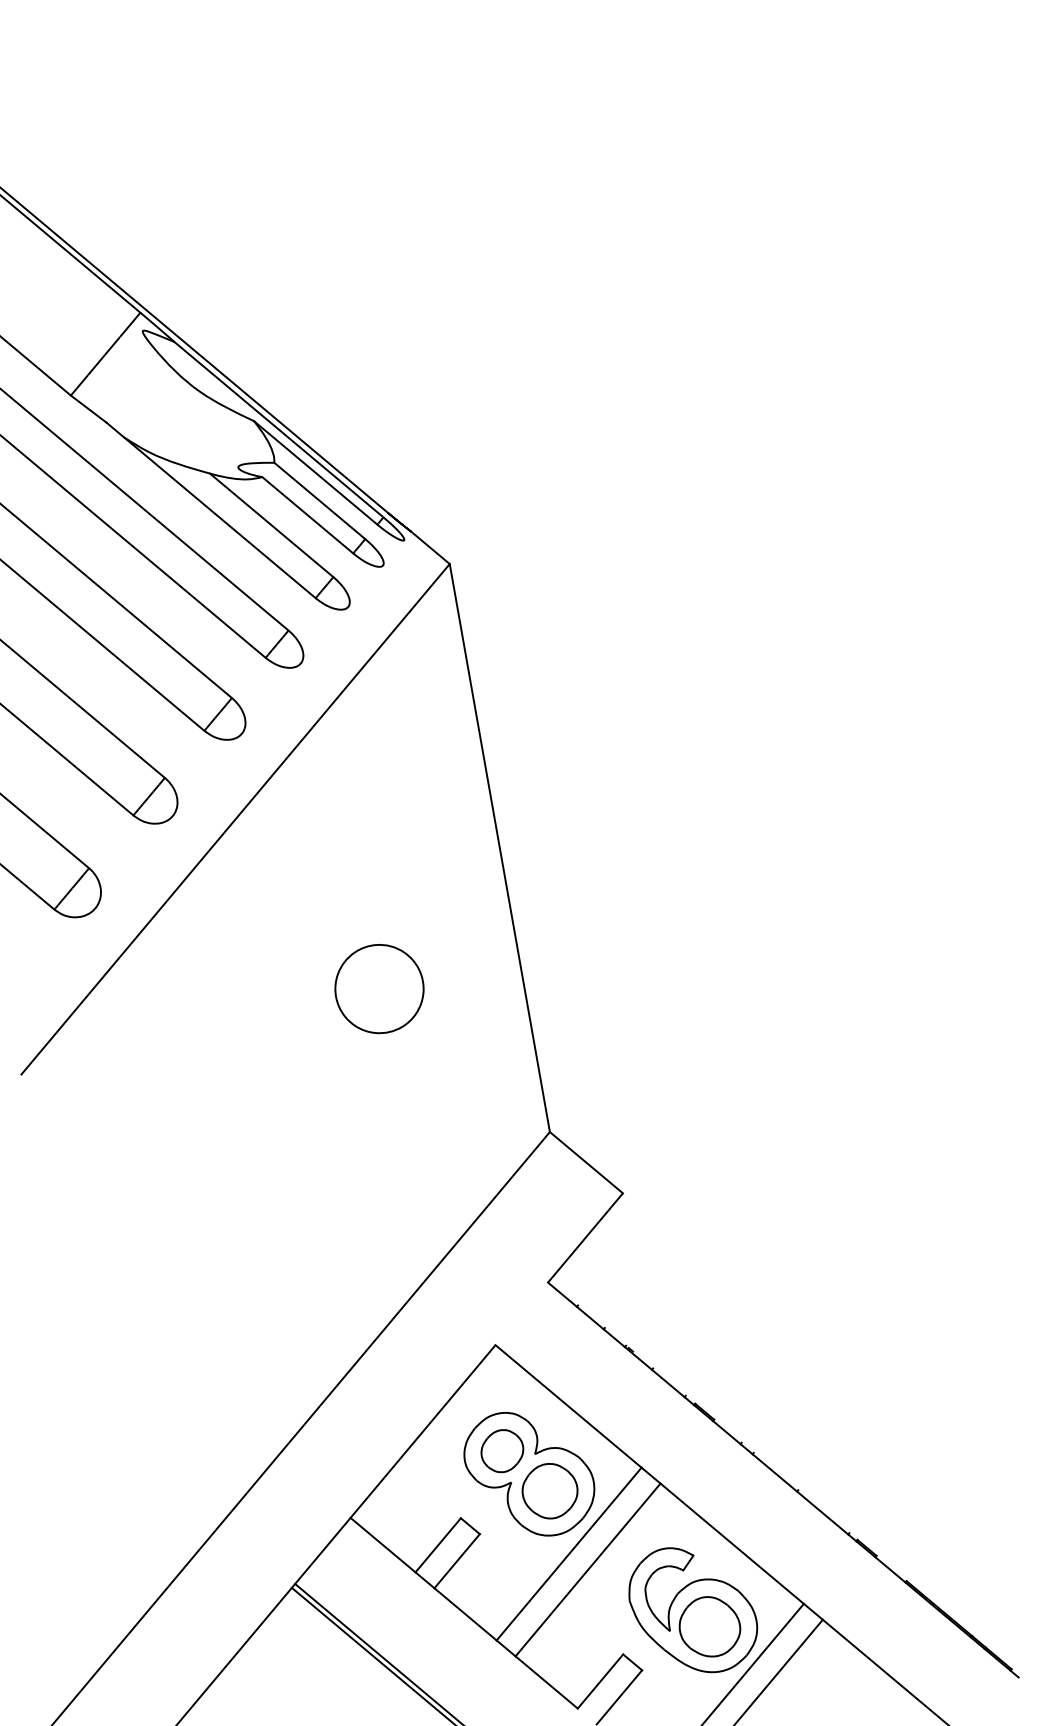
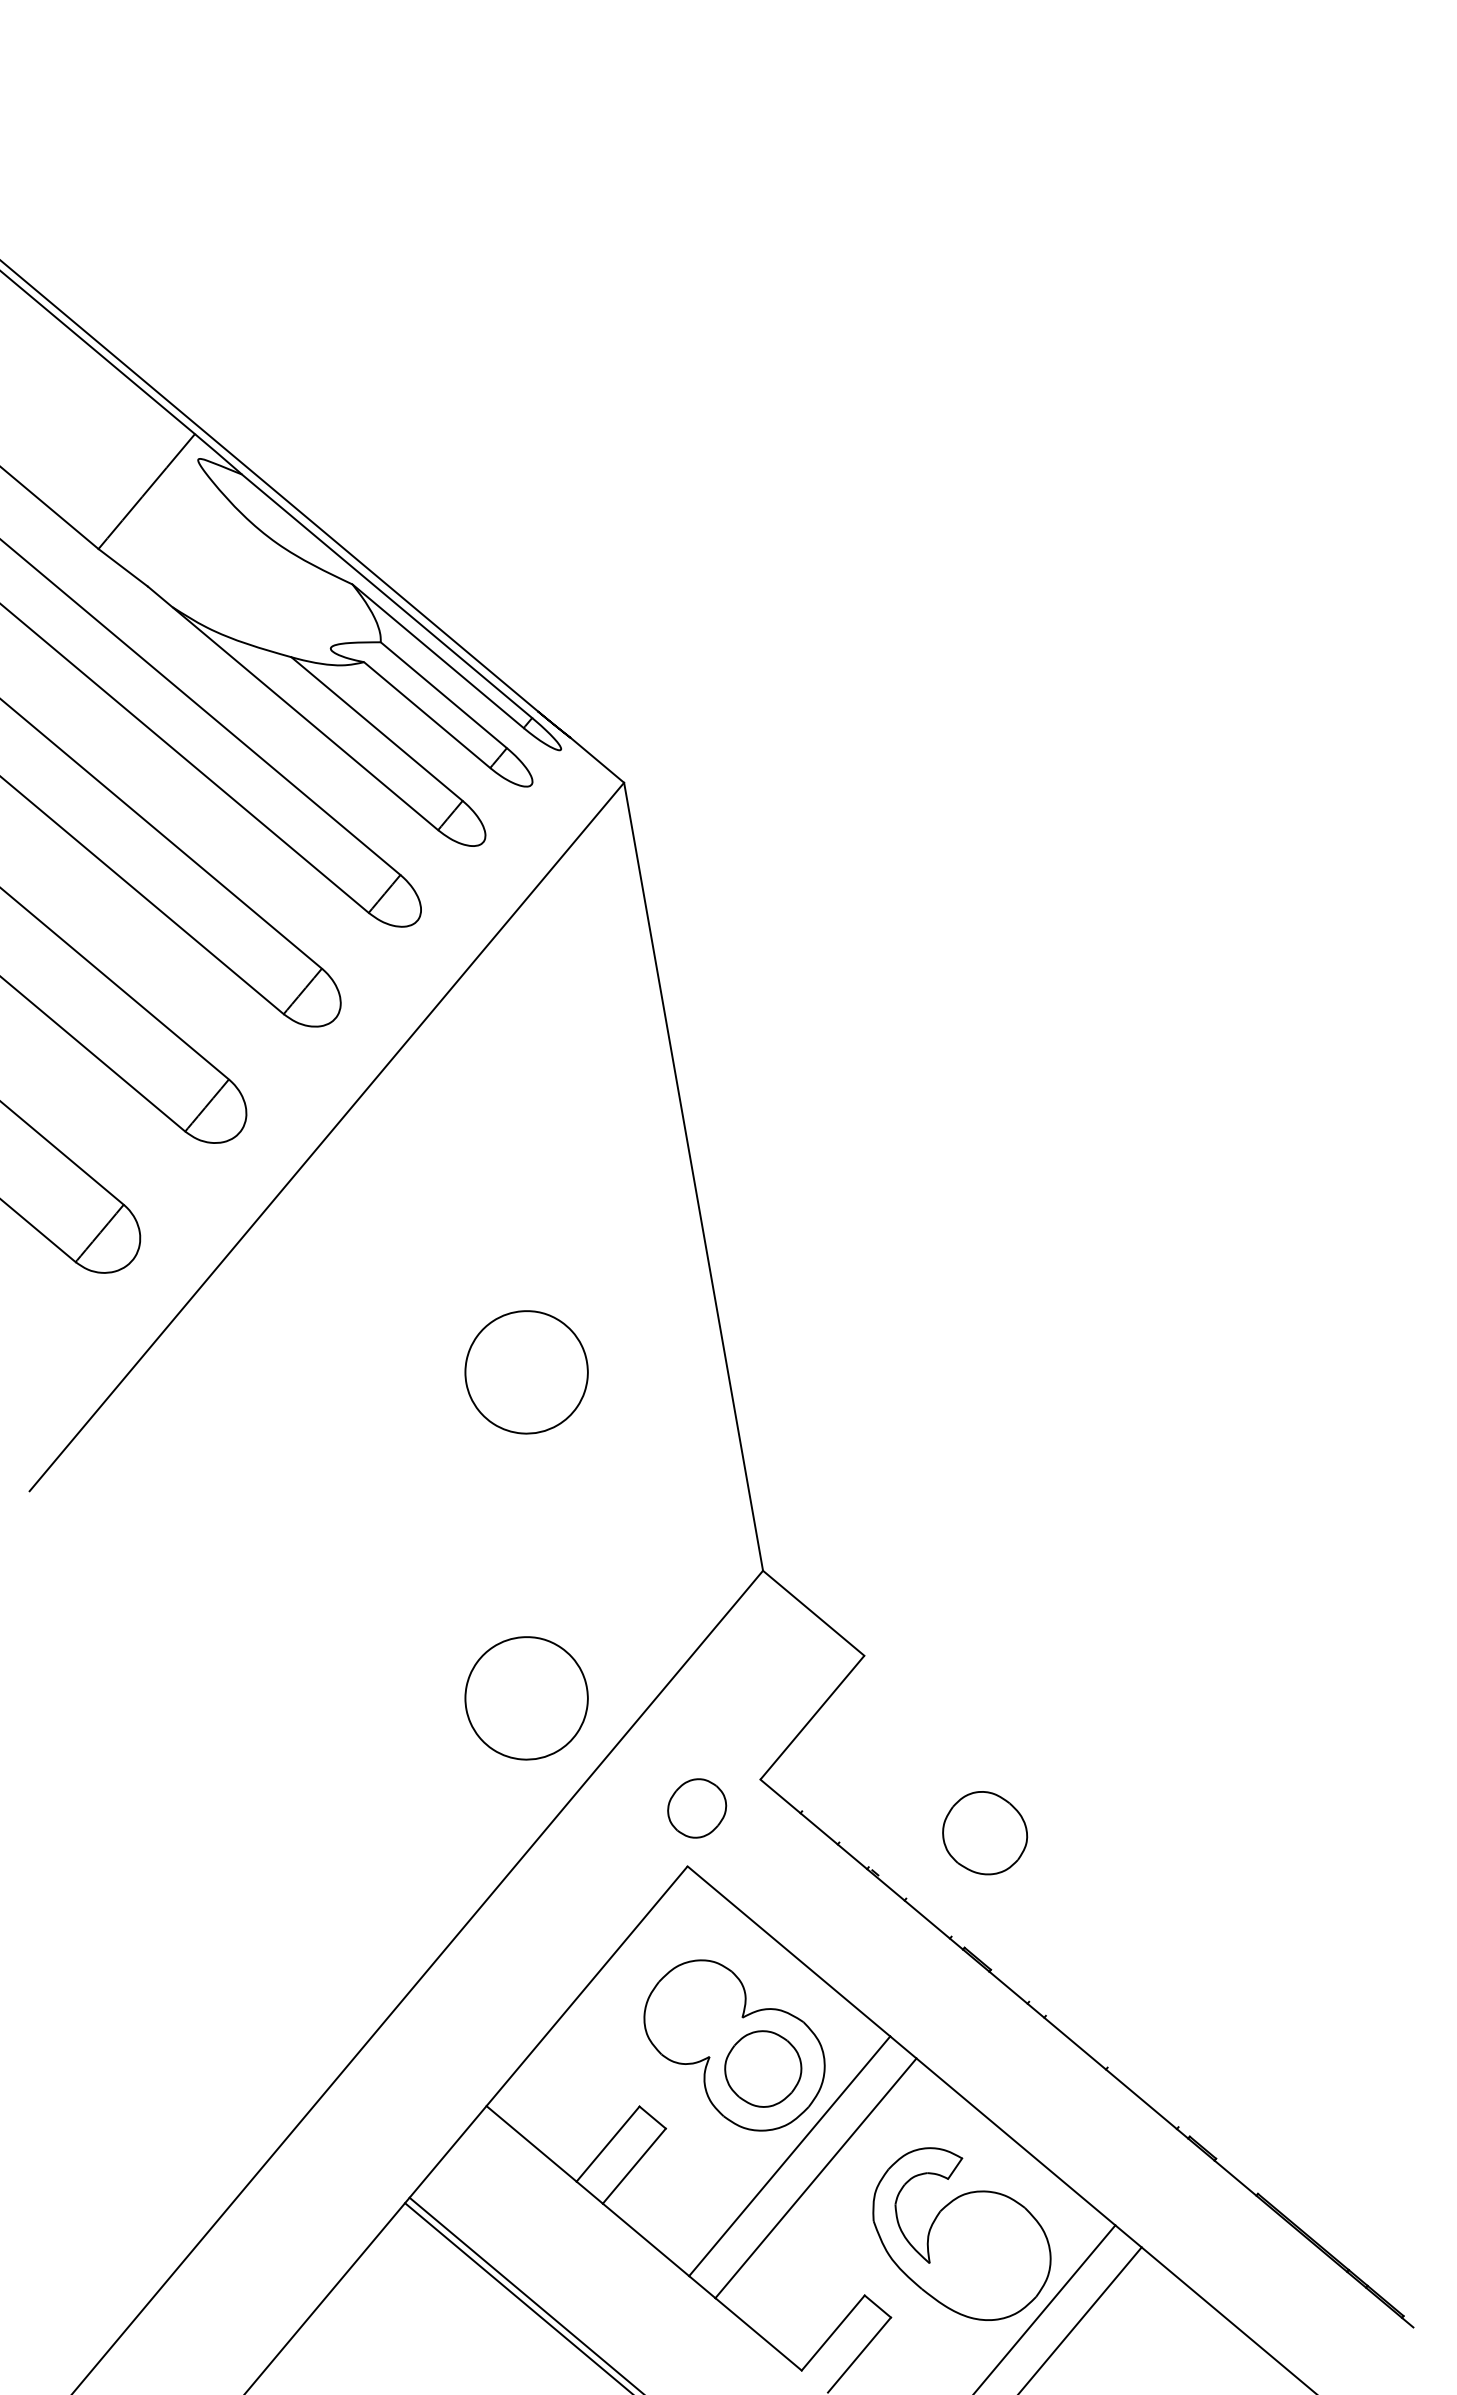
part: (379, 1224) -> (526, 1698), added
part: (502, 1451) -> (697, 1808), moved
part: (710, 1627) -> (985, 1833), moved

